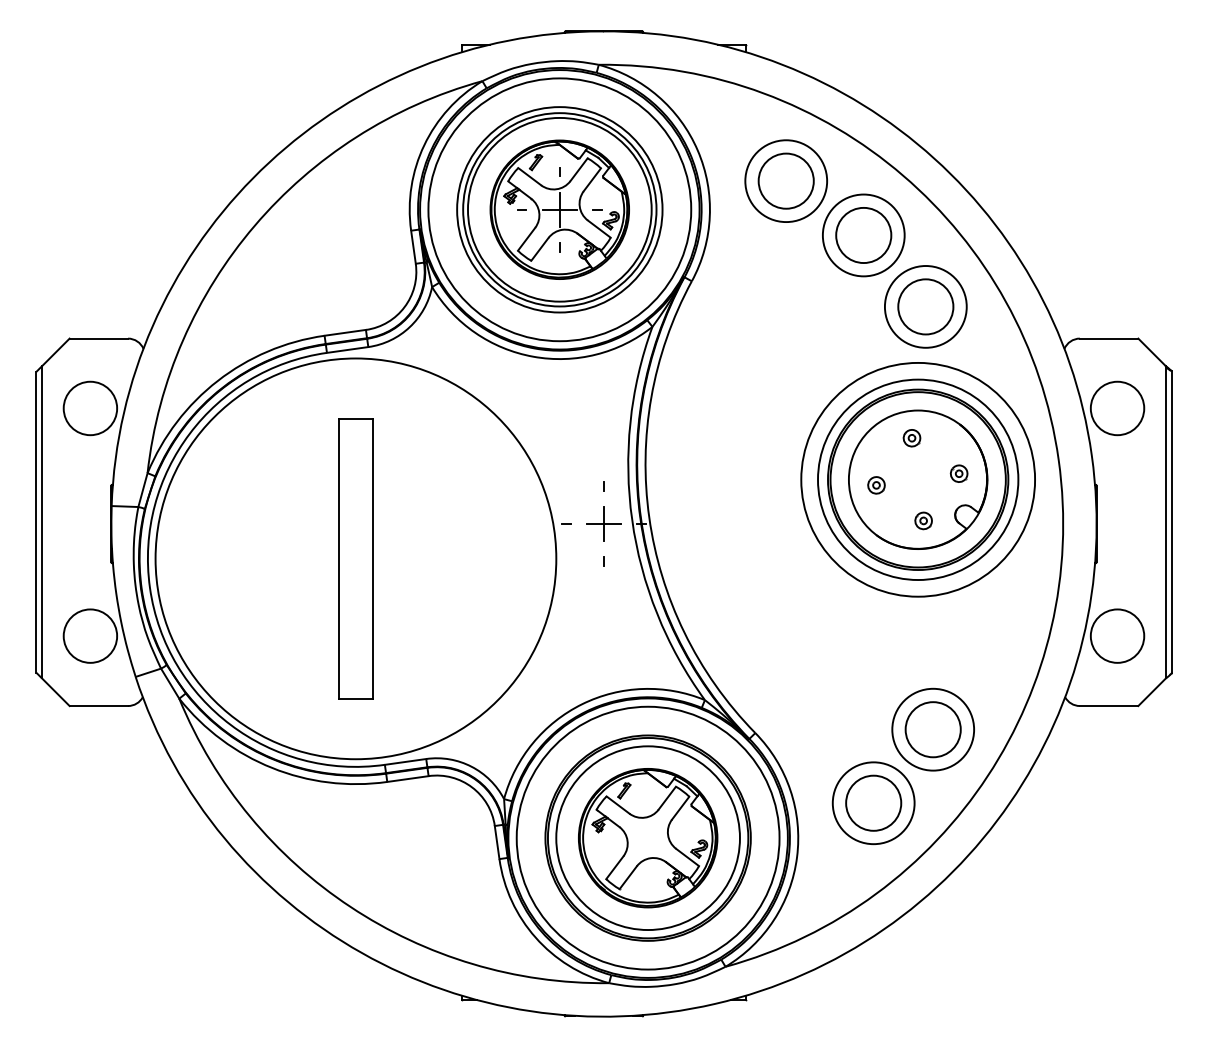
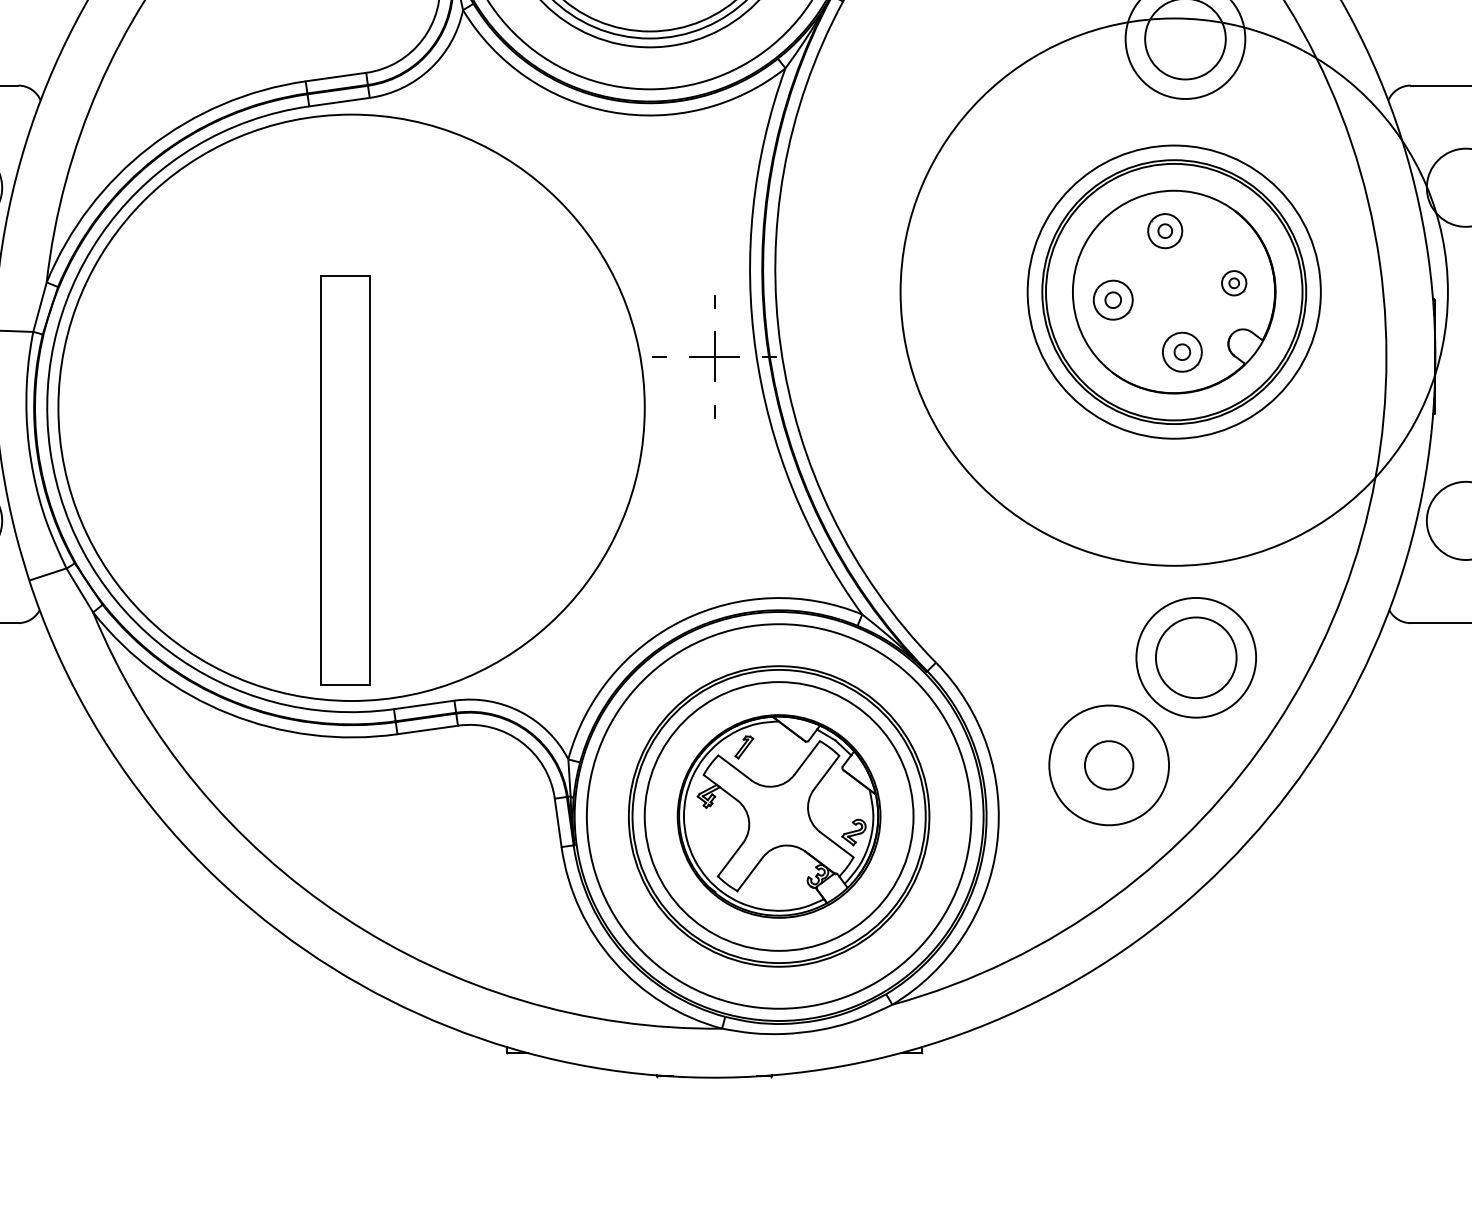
part: (911, 438) -> (1164, 231), size x1.4
circle: (918, 479) -> (1174, 291), size x1.6
part: (876, 485) -> (1113, 300), size x1.6
part: (923, 520) -> (1182, 351), size x1.6
part: (355, 558) -> (345, 480), moved
circle: (873, 802) -> (1108, 764), size x0.6

